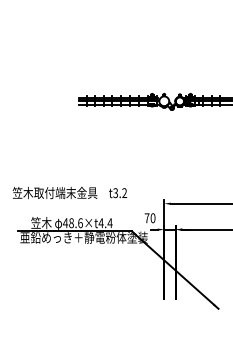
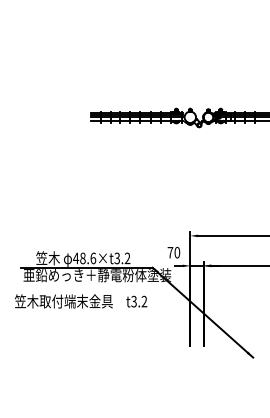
text: (70, 193) -> (81, 301), moved
text: (105, 223) -> (122, 258), 48.6×t4.4 -> 48.6×t3.2

